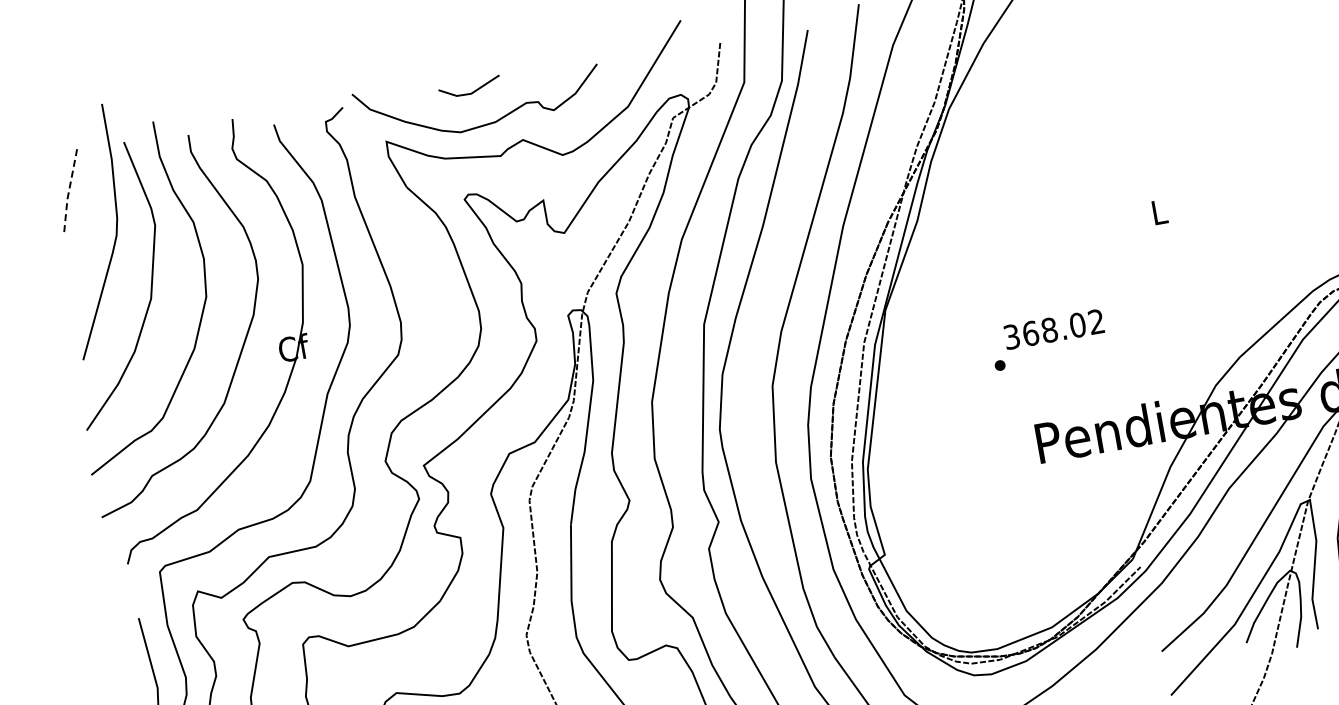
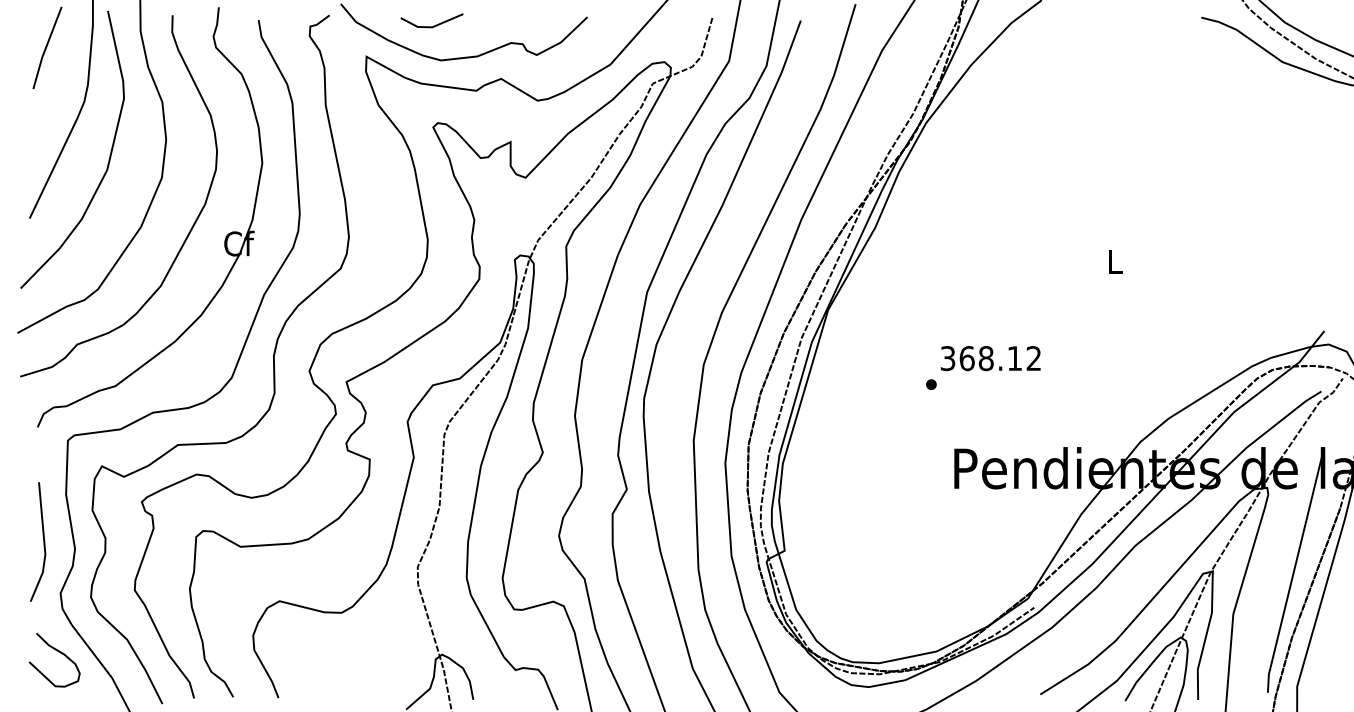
line: (472, 91) -> (433, 25), moved
line: (69, 188) -> (46, 47), dashed -> solid
text: (1077, 325) -> (1014, 358), 368.02 -> 368.12

